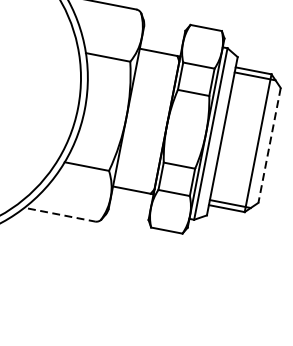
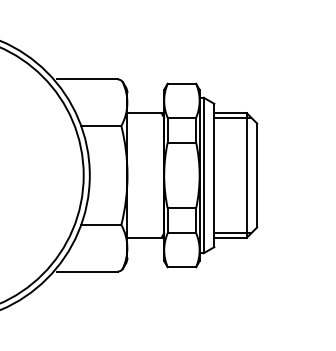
line: (269, 145) -> (257, 175), dashed -> solid
line: (61, 215) -> (87, 271), dashed -> solid

